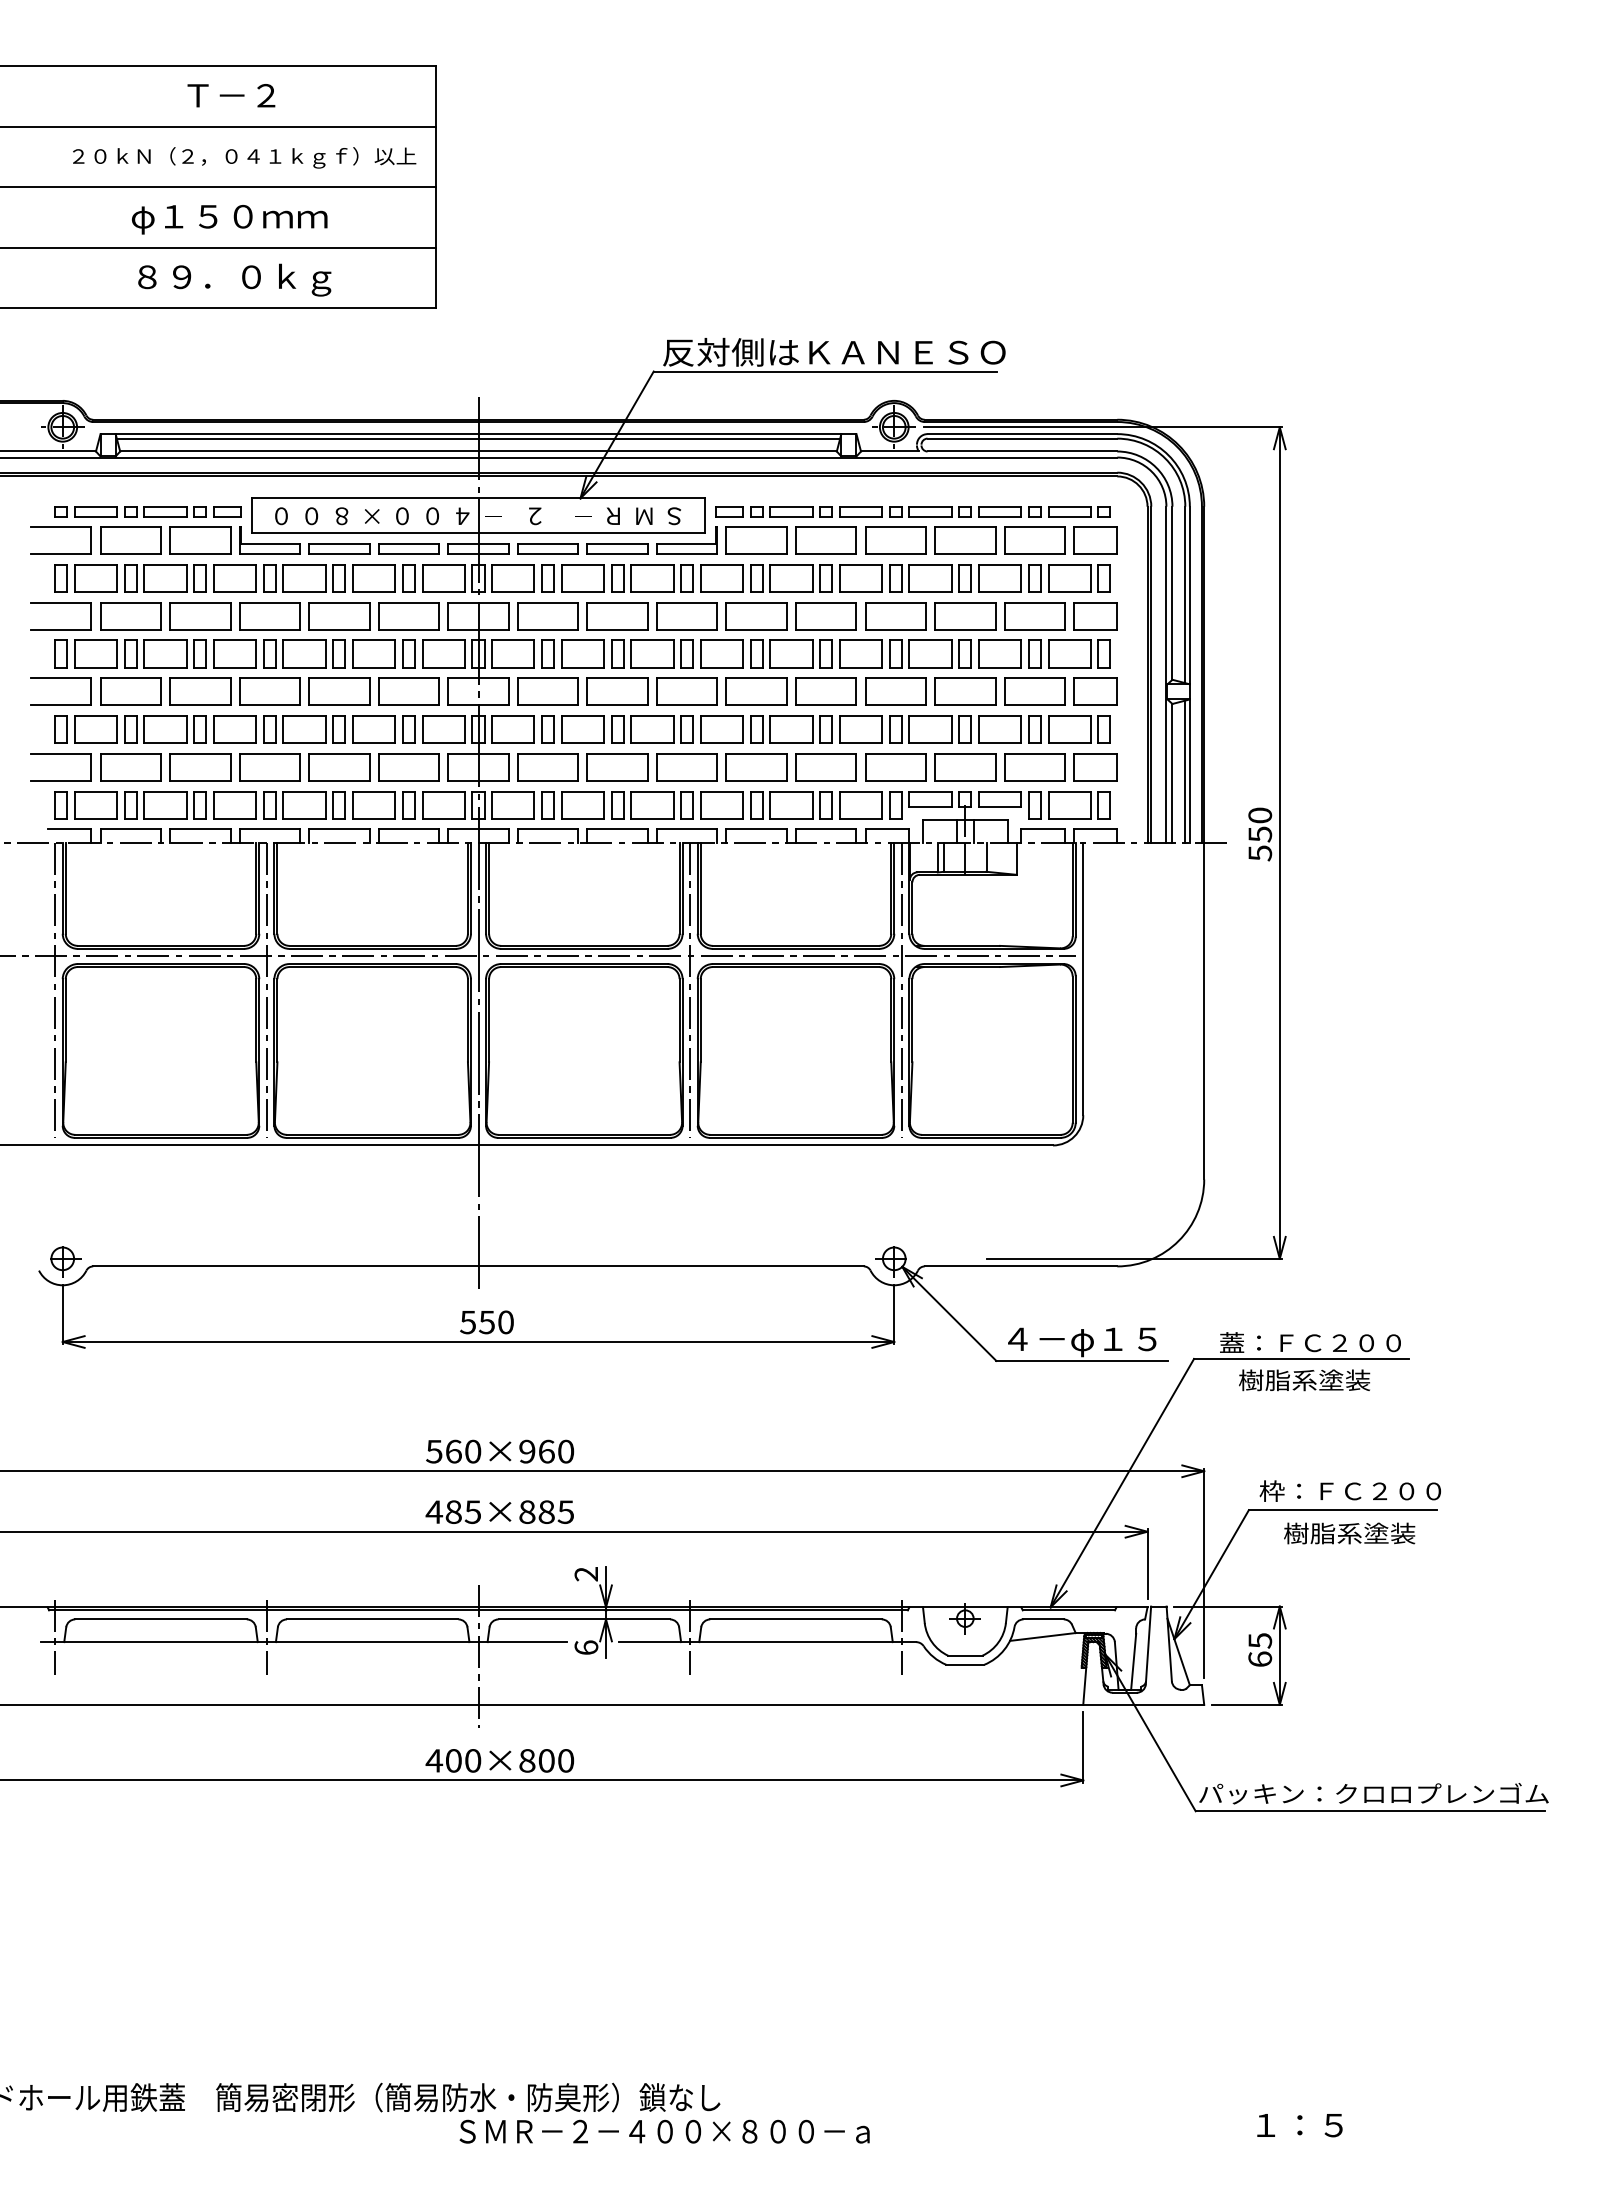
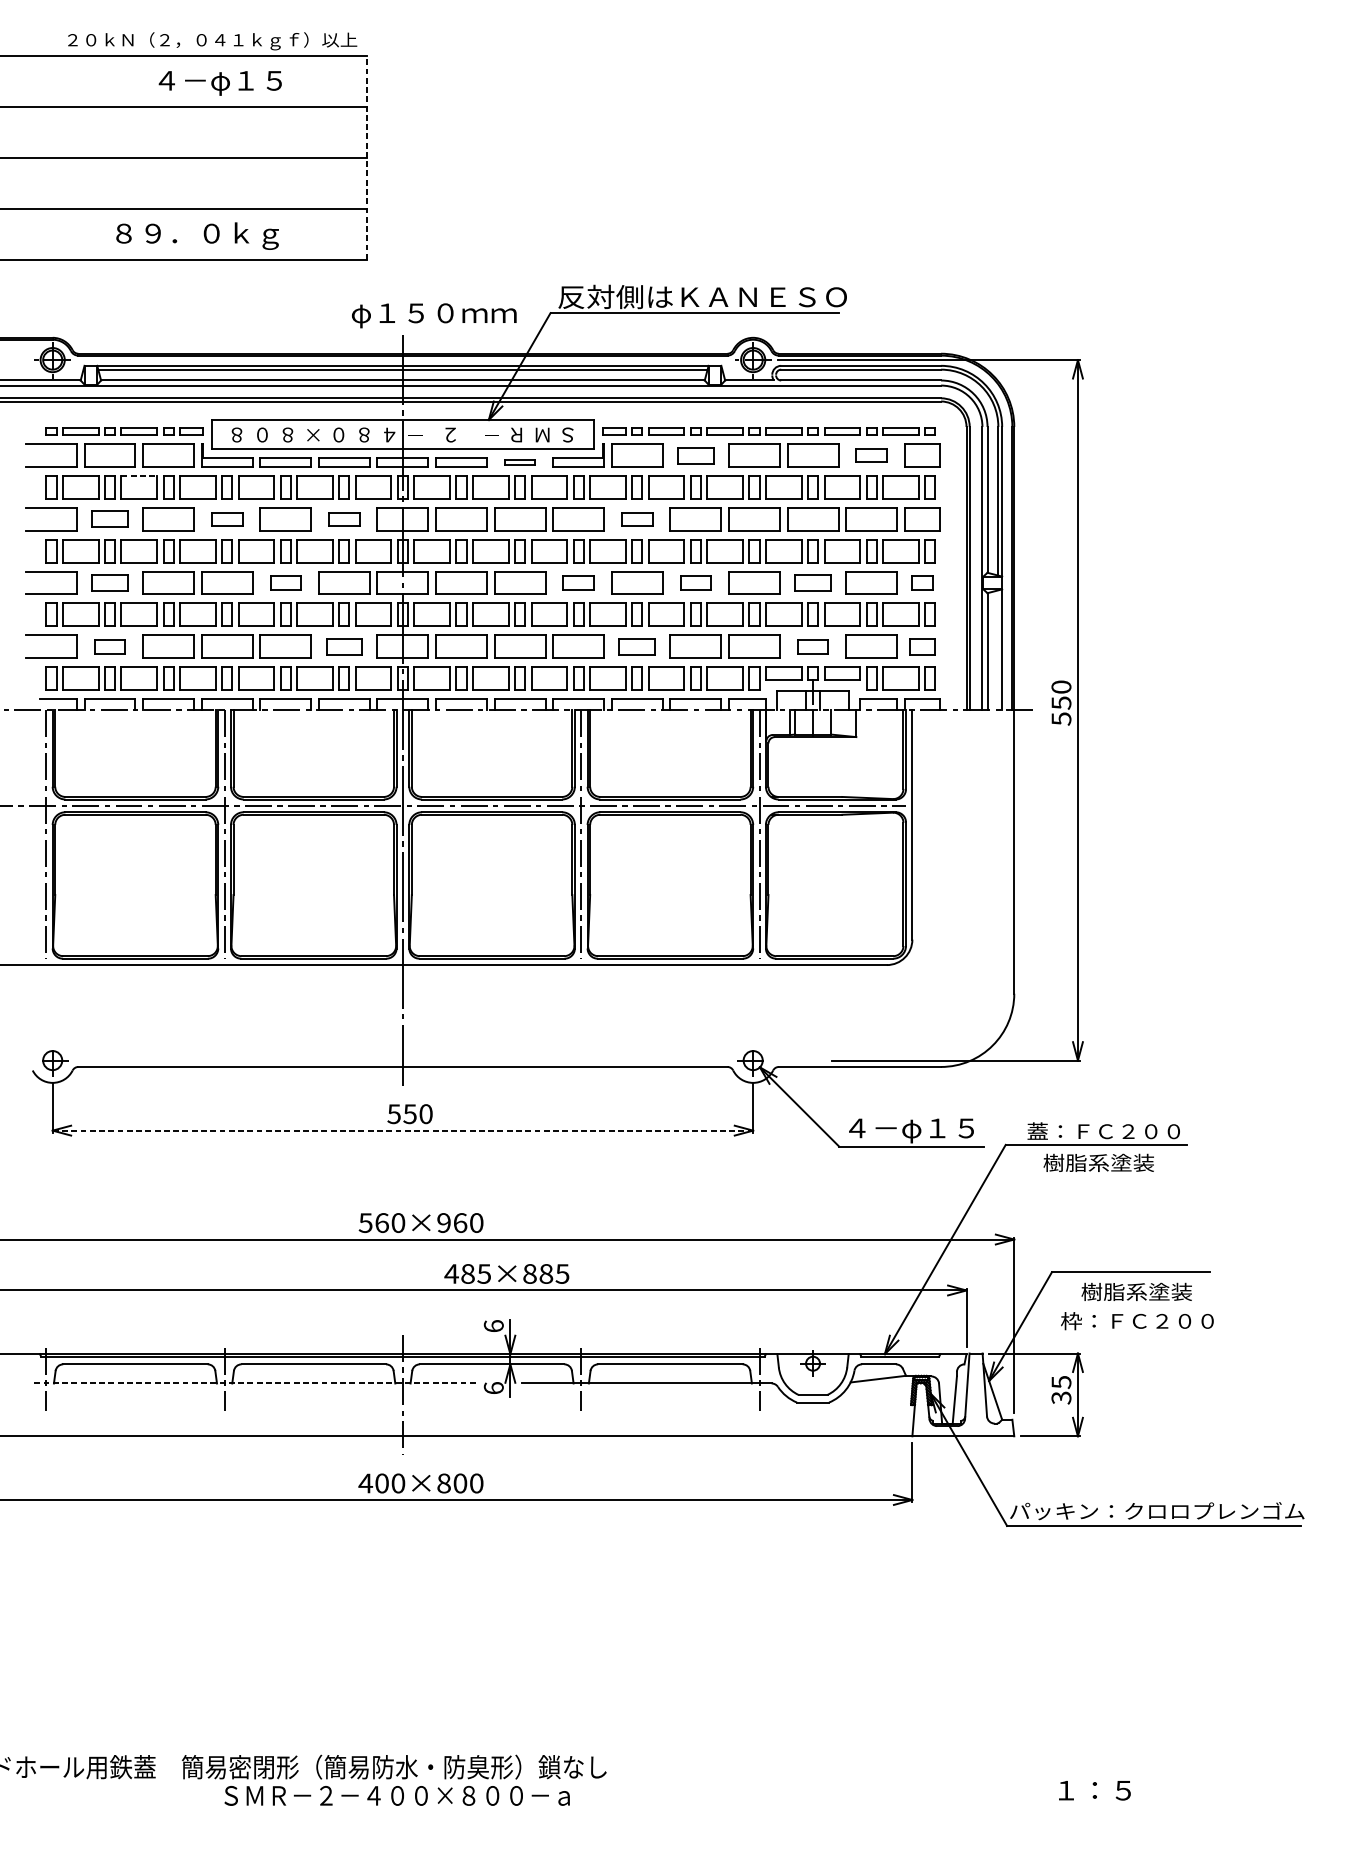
text: (260, 98) -> (219, 83), Ｔ－２ -> ４－φ１５
text: (244, 157) -> (212, 41), moved
line: (436, 187) -> (367, 158), solid -> dashed
text: (229, 219) -> (434, 315), moved
text: (281, 515) -> (236, 434), ０ -> ８
text: (432, 515) -> (364, 434), ０ -> ８
part: (825, 540) -> (695, 455), size x0.7
part: (1034, 540) -> (871, 455), size x0.6
part: (617, 548) -> (520, 462), size x0.6
line: (166, 564) -> (140, 475), solid -> dashed
part: (130, 616) -> (109, 519), size x0.7
part: (269, 616) -> (226, 519), size x0.6
part: (408, 616) -> (343, 519), size x0.6
part: (756, 616) -> (637, 519), size x0.6
part: (130, 691) -> (109, 582), size x0.7
part: (339, 691) -> (285, 582), size x0.6
part: (686, 691) -> (578, 582), size x0.6
part: (825, 691) -> (695, 582), size x0.6
part: (965, 691) -> (813, 582), size x0.7
part: (1095, 691) -> (922, 582), size x0.6
part: (130, 767) -> (109, 646), size x0.6
part: (408, 767) -> (343, 646), size x0.7
part: (756, 767) -> (637, 646), size x0.7
part: (965, 767) -> (813, 646), size x0.6
part: (1095, 767) -> (922, 646), size x0.7
line: (1185, 771) -> (998, 650), removed
line: (478, 1342) -> (402, 1131), solid -> dashed
text: (1349, 1490) -> (1136, 1320), moved
text: (499, 1511) -> (506, 1273), moved
text: (586, 1573) -> (493, 1325), 2 -> 6
line: (303, 1642) -> (255, 1383), solid -> dashed
text: (1260, 1659) -> (1061, 1398), 65 -> 35
text: (664, 2131) -> (397, 1795), moved

